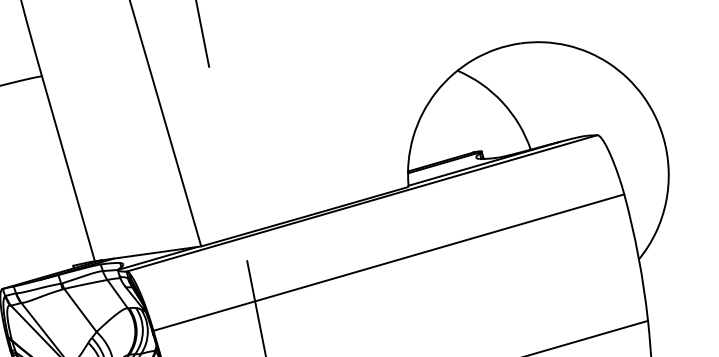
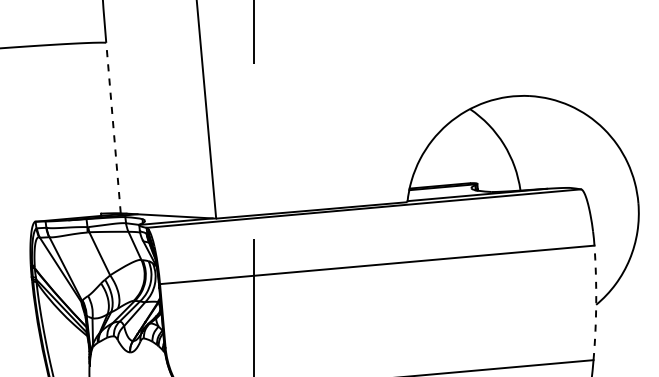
line: (68, 169) -> (113, 128), solid -> dashed
arc: (638, 256) -> (596, 302), solid -> dashed

